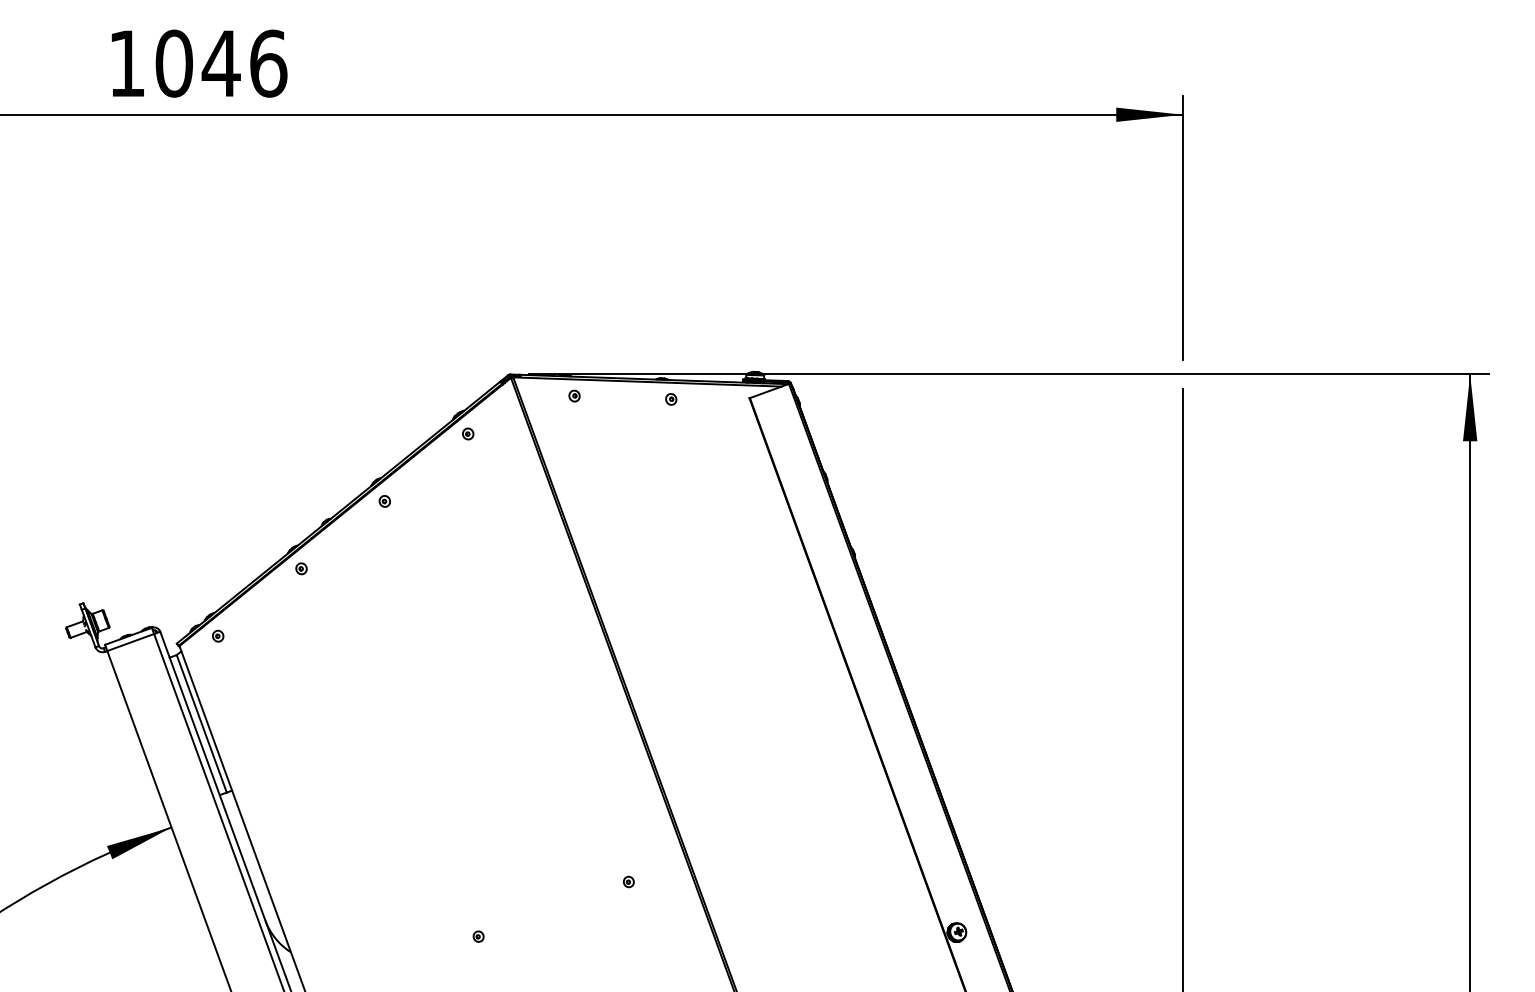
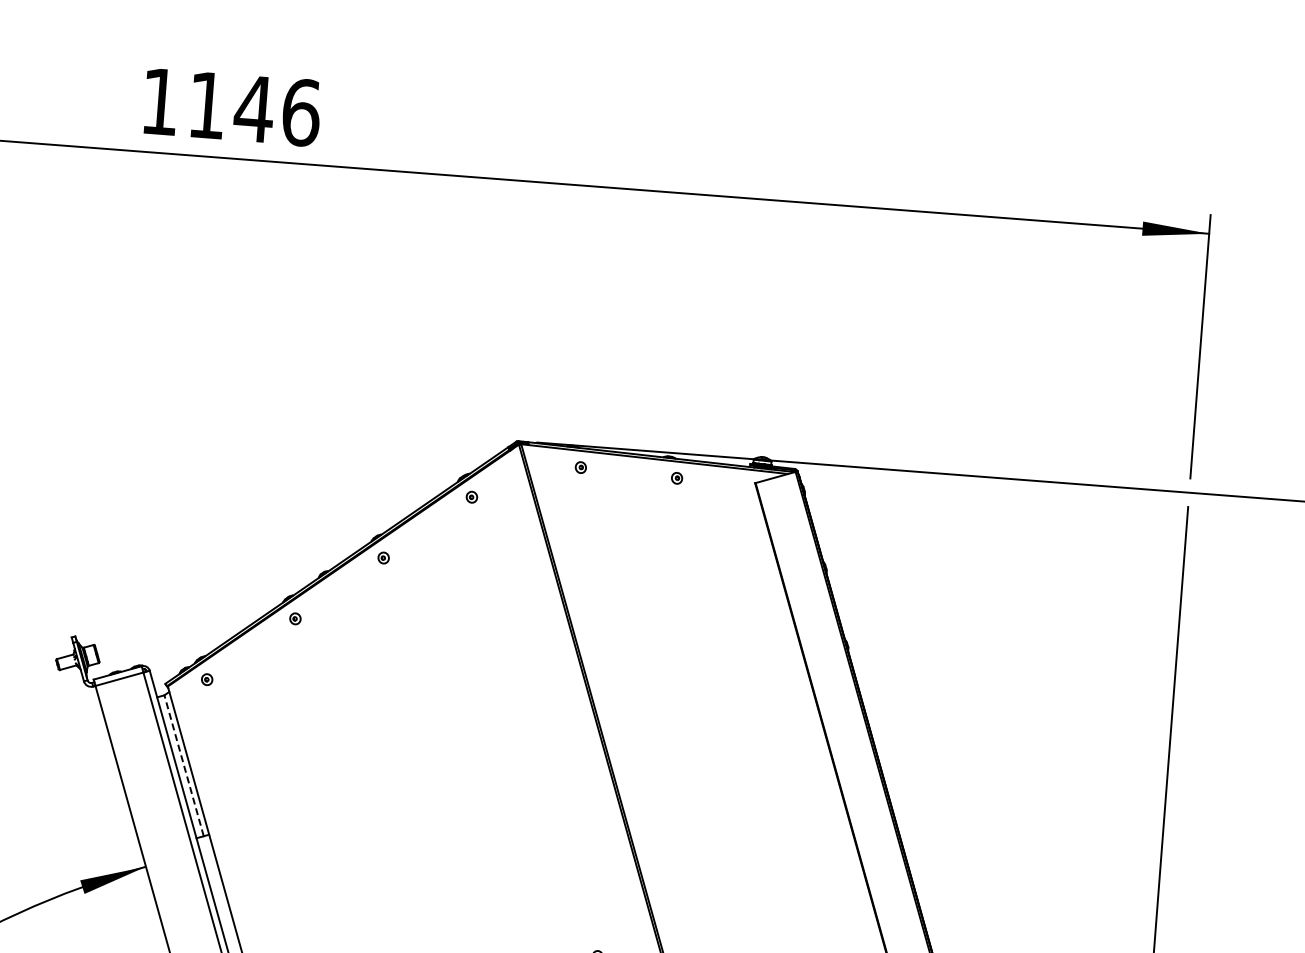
text: (173, 63) -> (206, 105), 1046 -> 1146
line: (201, 723) -> (183, 765), solid -> dashed

